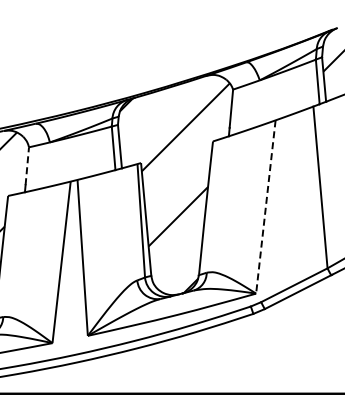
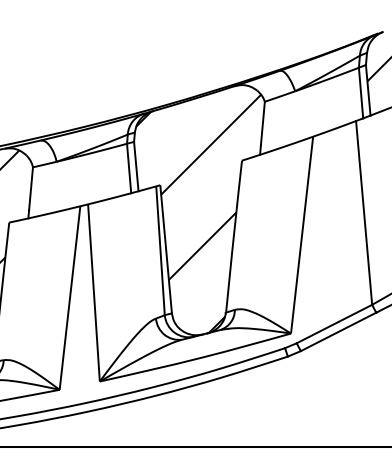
line: (27, 165) -> (31, 187), dashed -> solid
line: (265, 208) -> (301, 236), dashed -> solid

